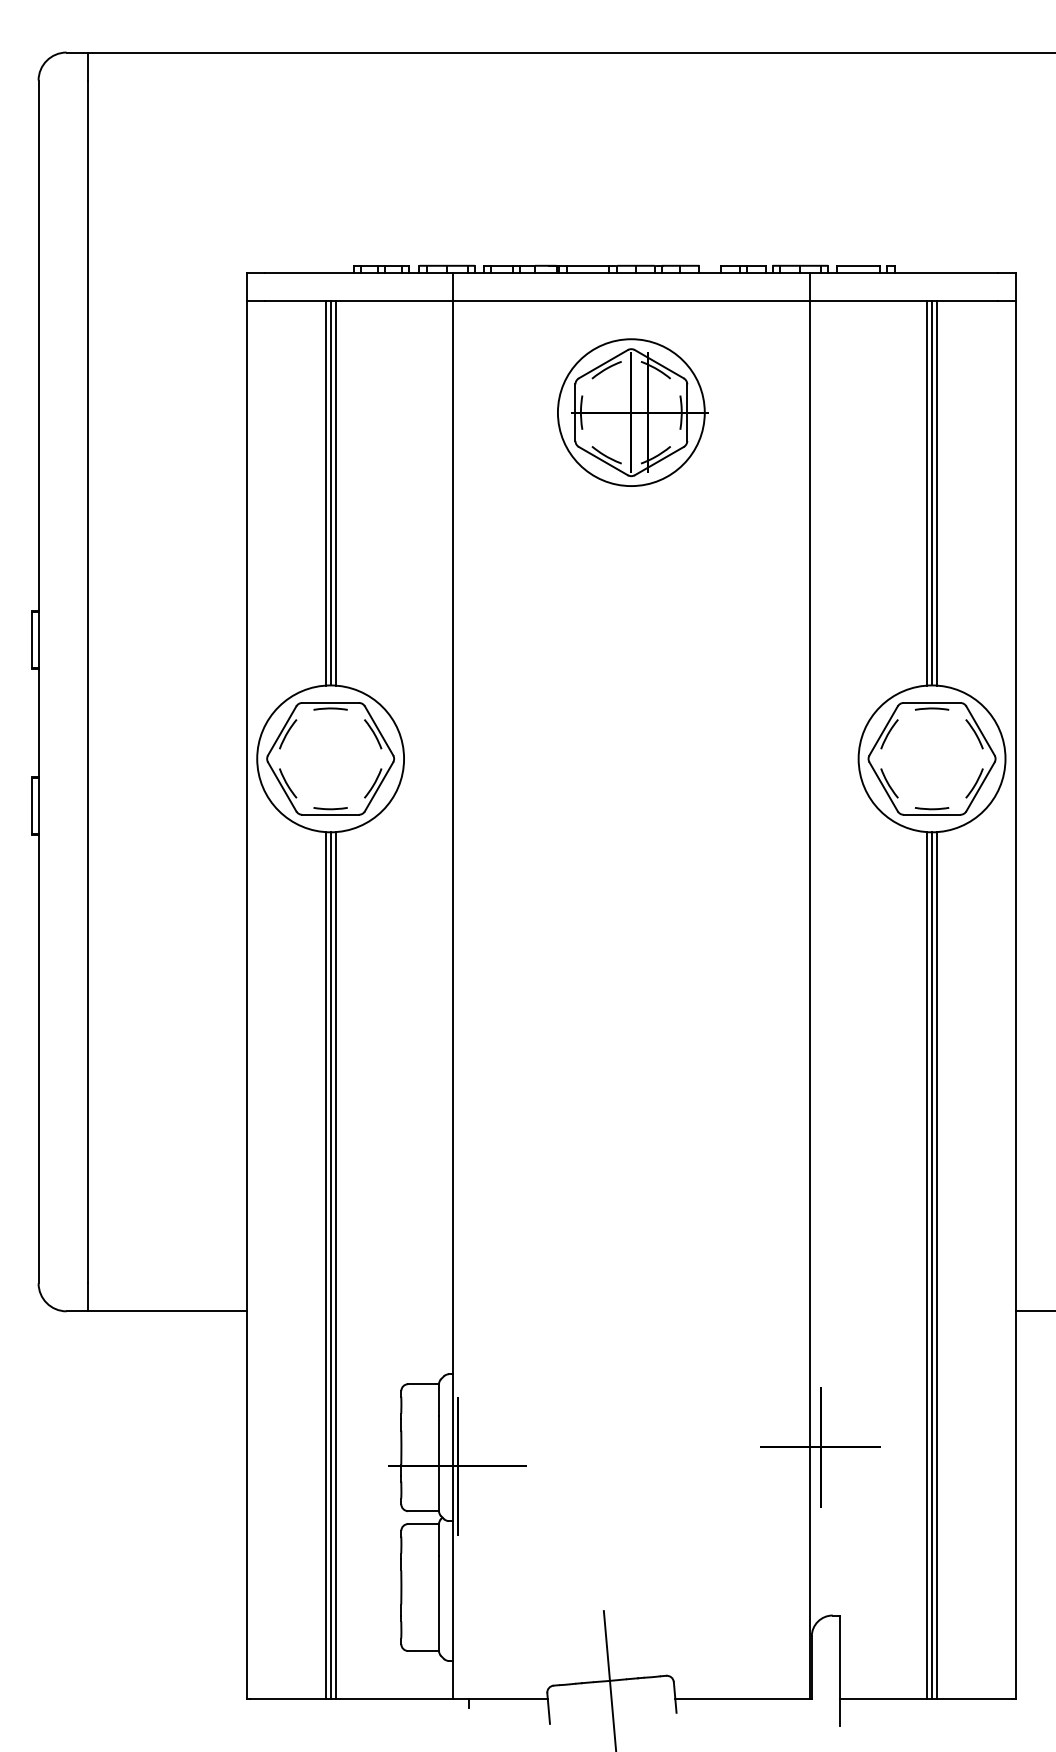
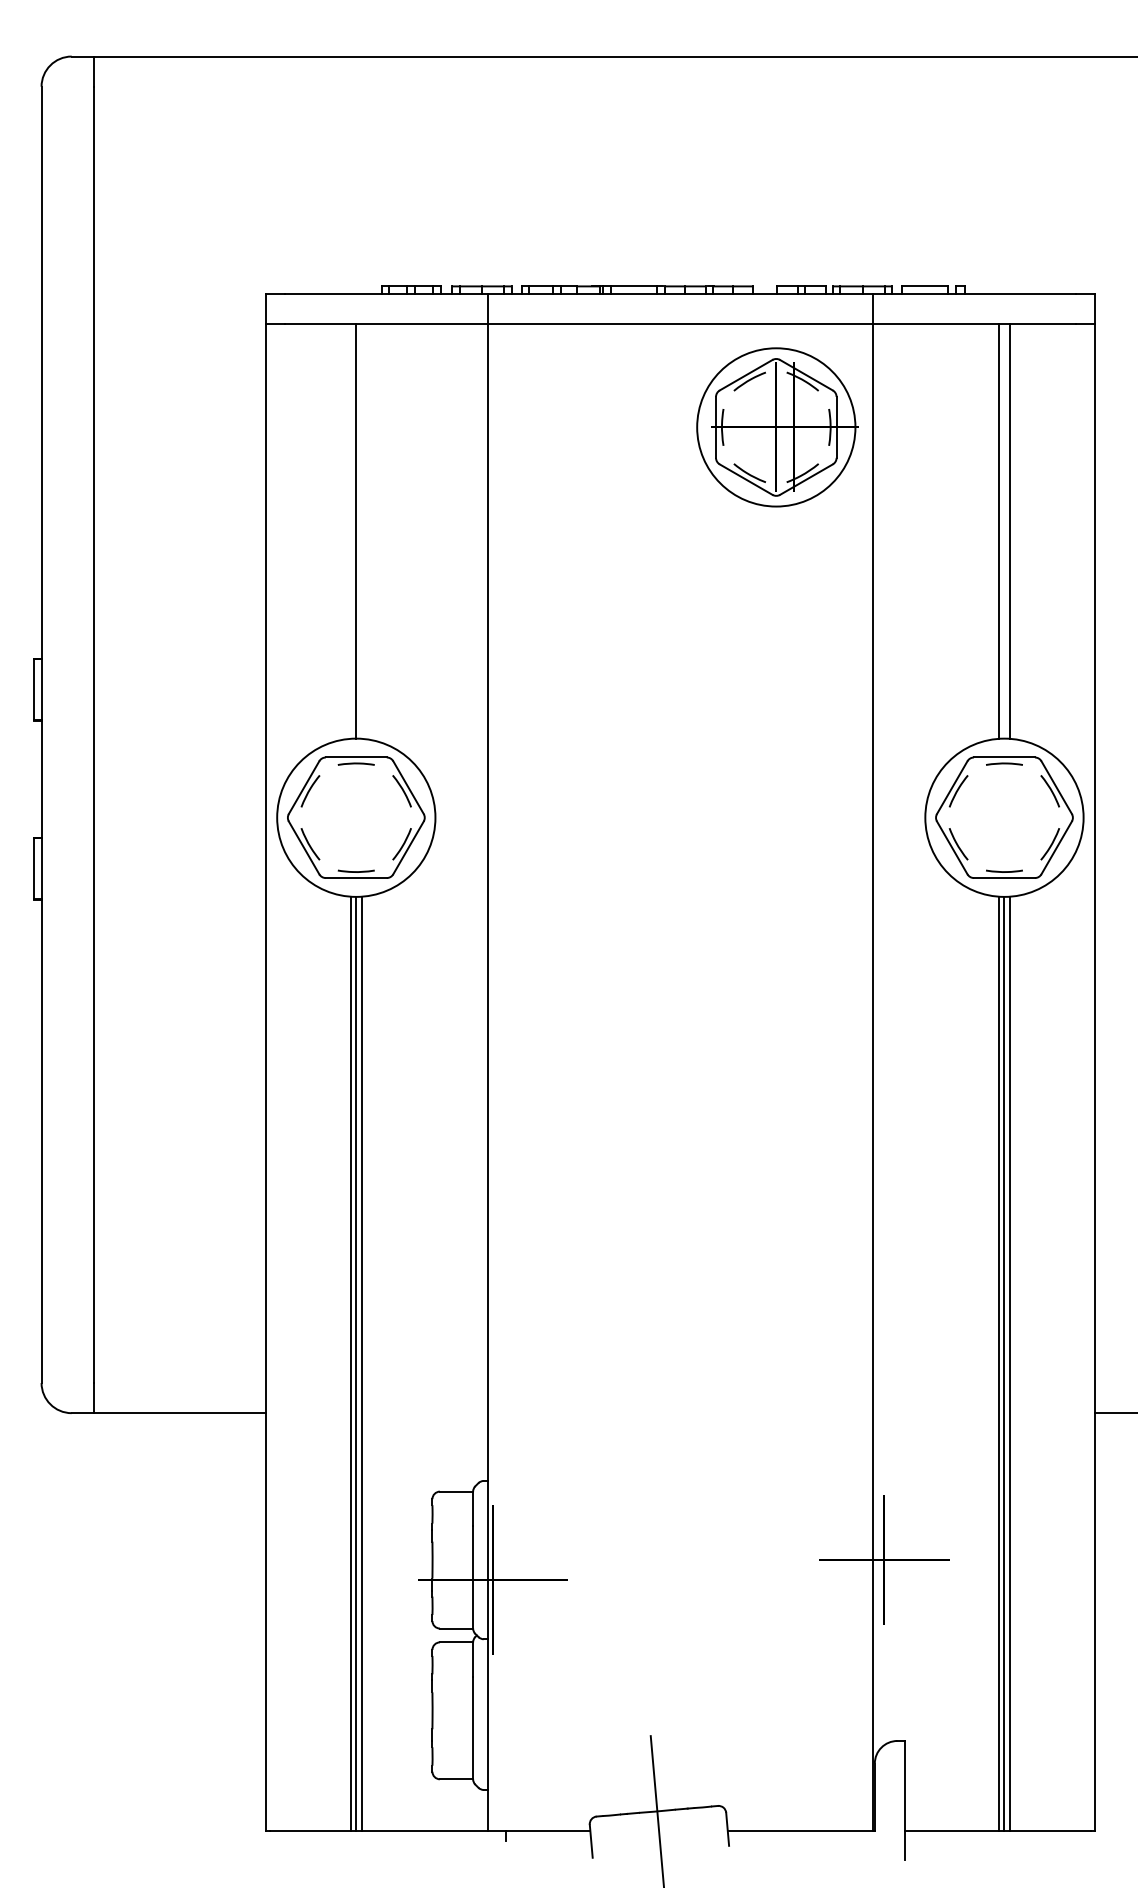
part: (632, 412) -> (777, 427), moved
line: (325, 492) -> (350, 530), removed
line: (335, 492) -> (361, 530), removed
line: (932, 492) -> (1004, 530), removed

